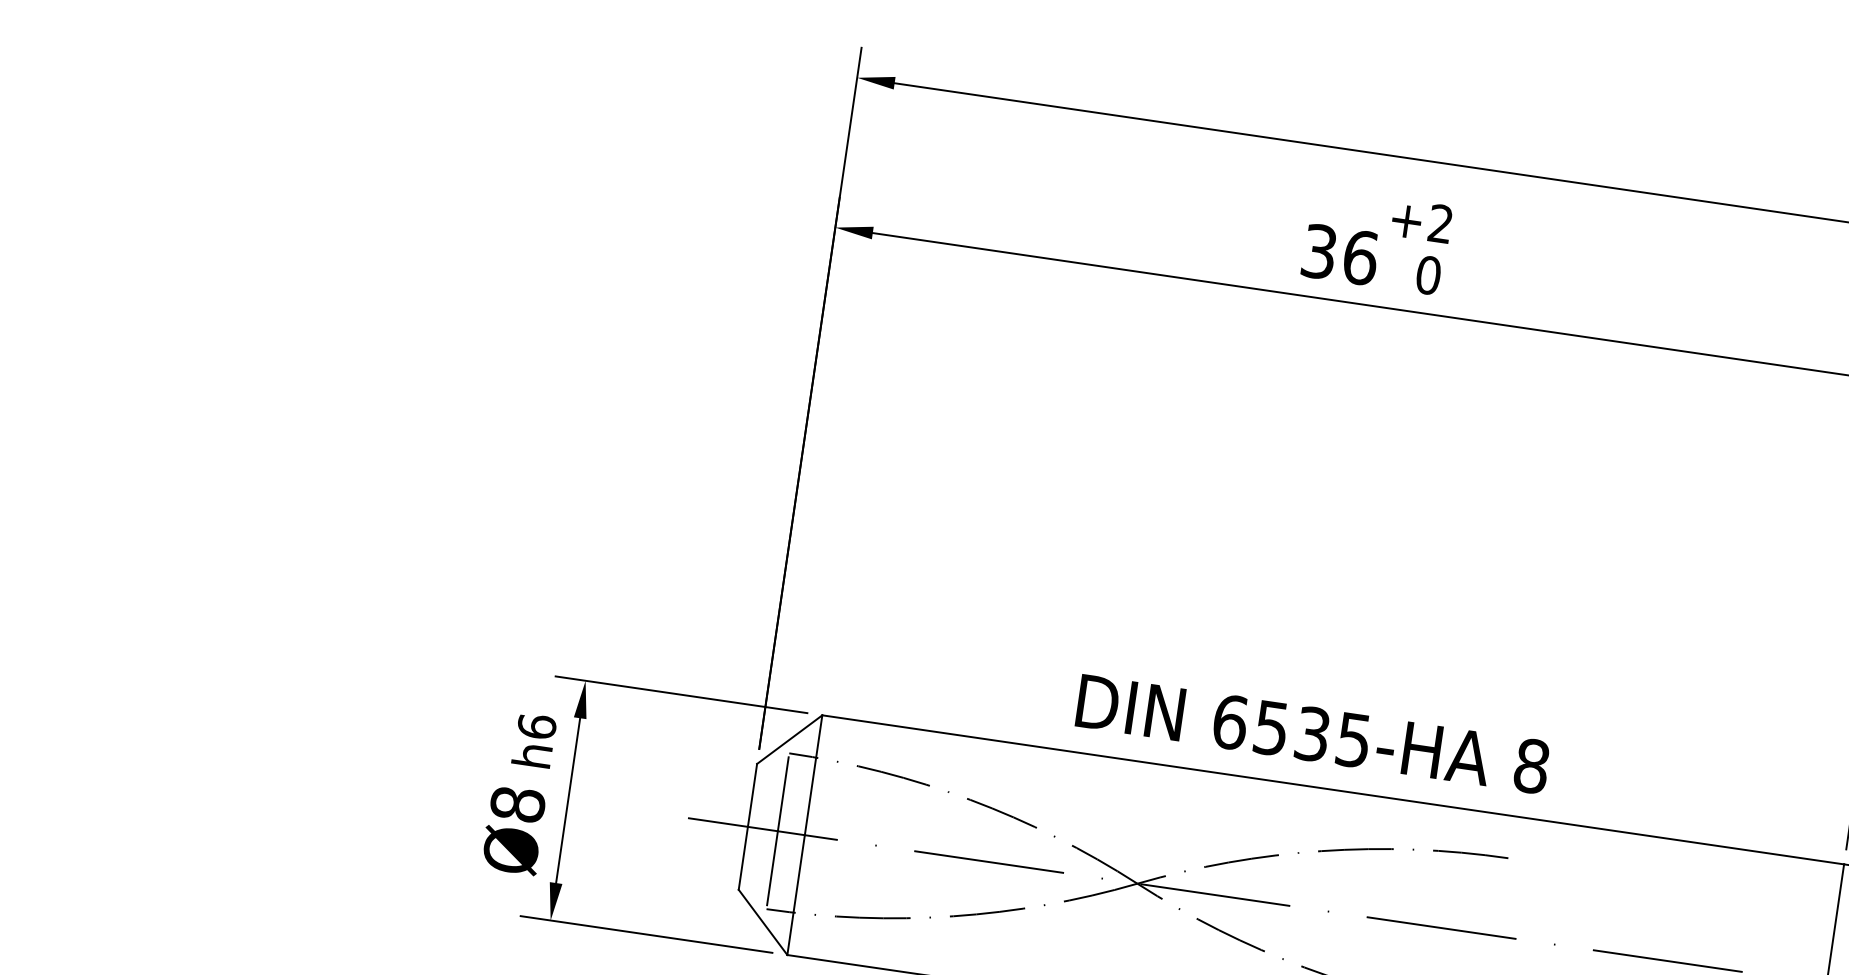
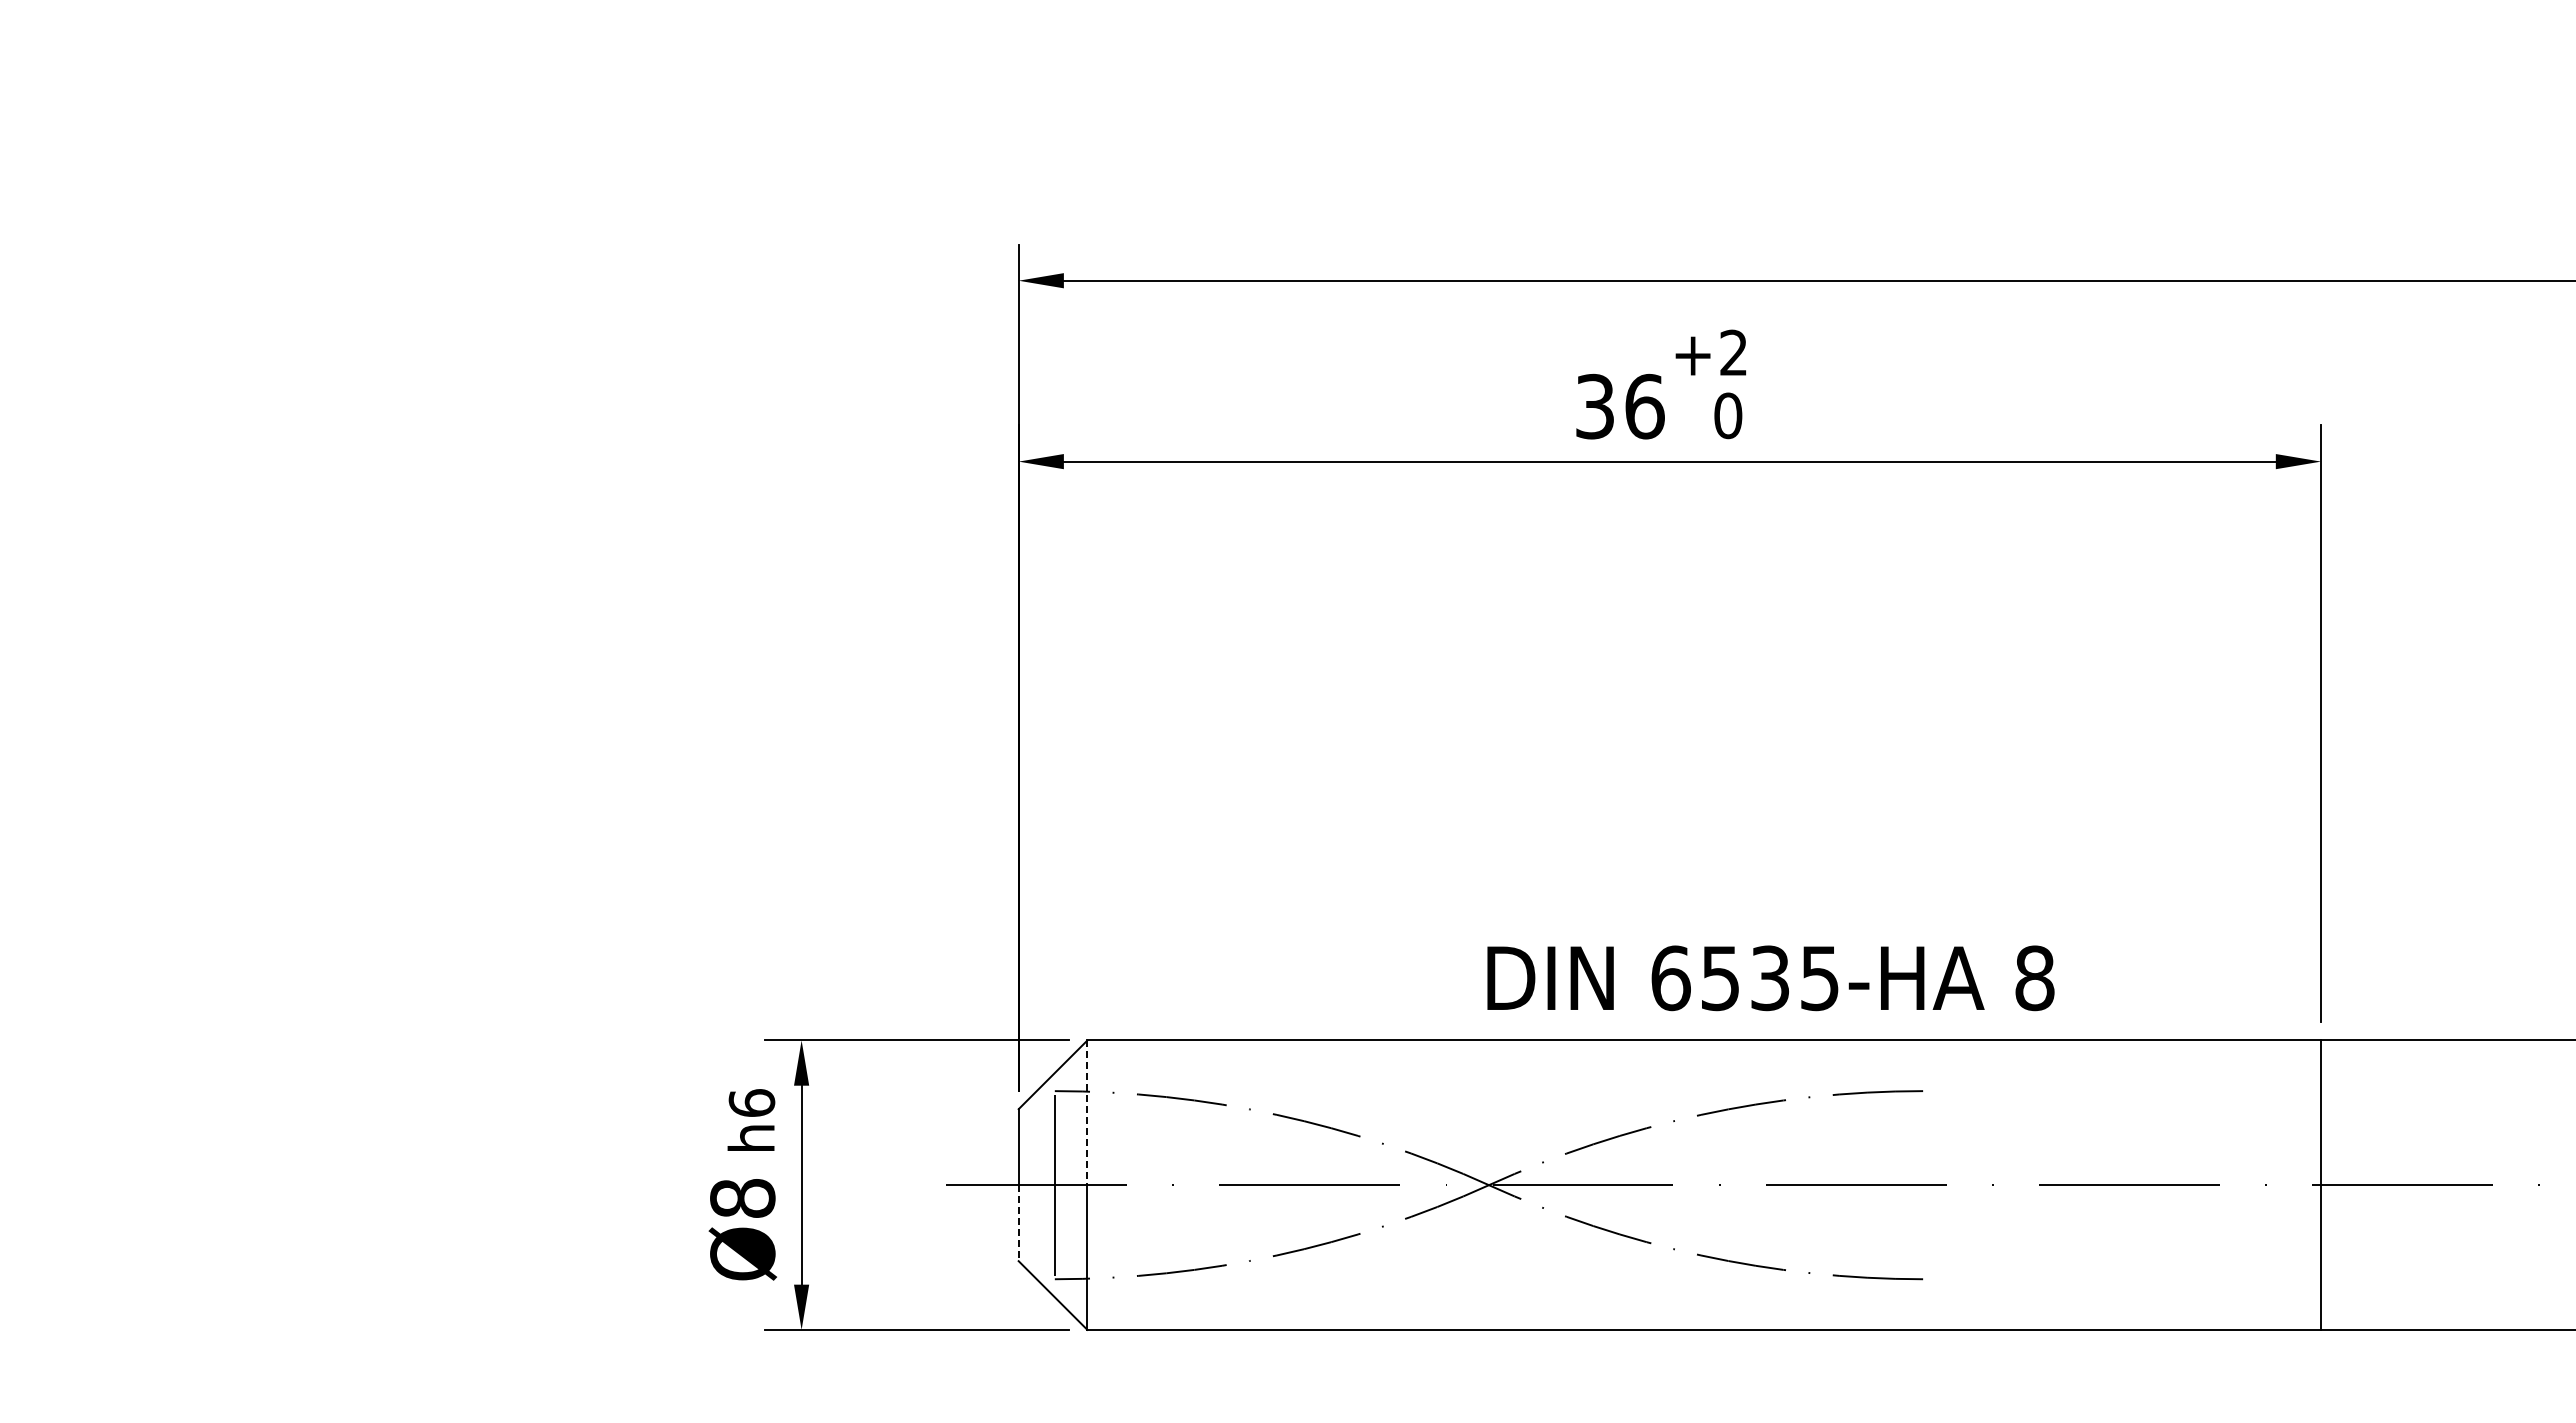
text: (1312, 734) -> (1770, 978), moved
line: (813, 775) -> (1087, 1113), solid -> dashed
line: (743, 858) -> (1018, 1223), solid -> dashed

